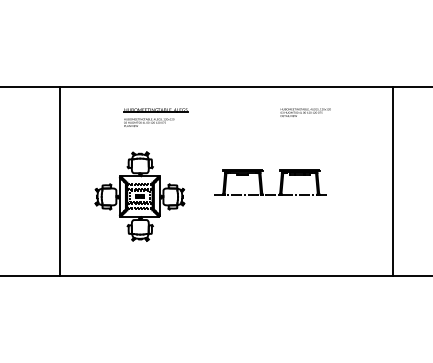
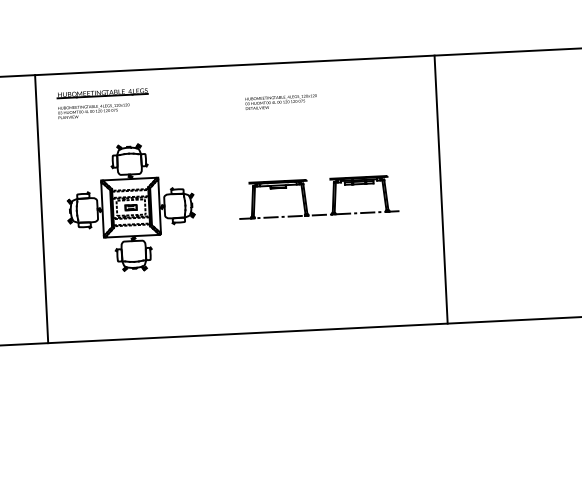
text: (305, 112) -> (280, 101), moved
part: (155, 117) -> (102, 103), moved
line: (60, 181) -> (42, 209), moved
line: (392, 181) -> (440, 189), moved
part: (139, 196) -> (130, 207), moved

